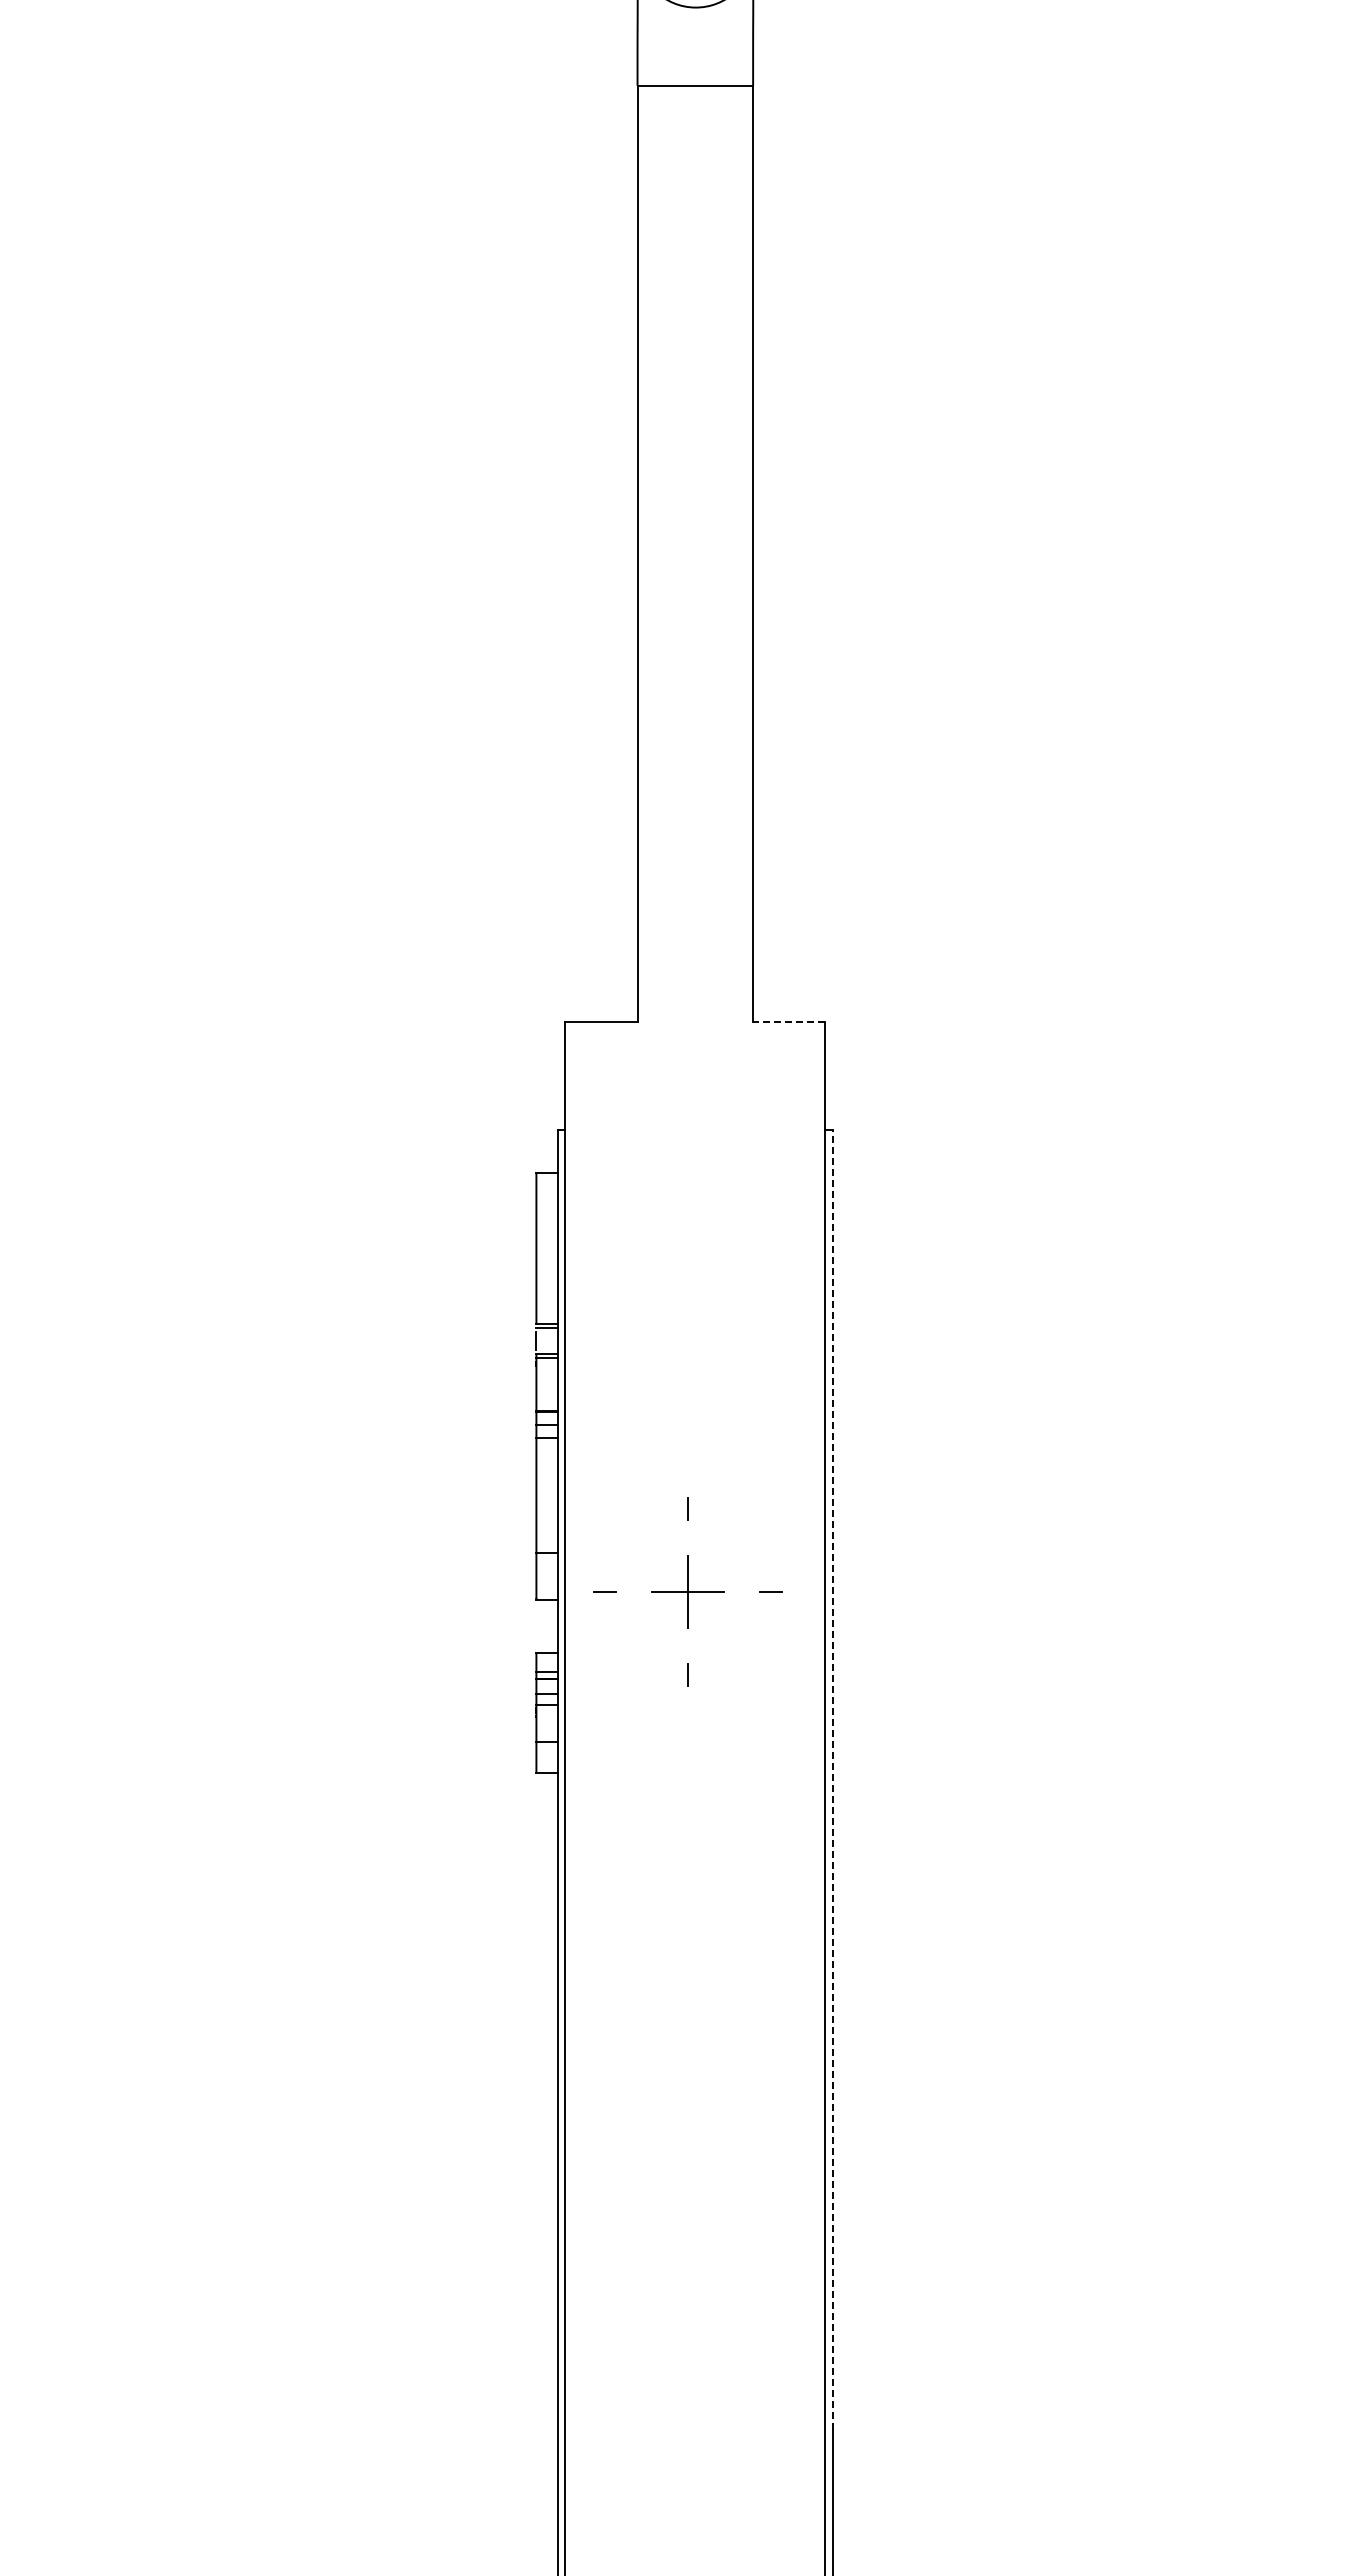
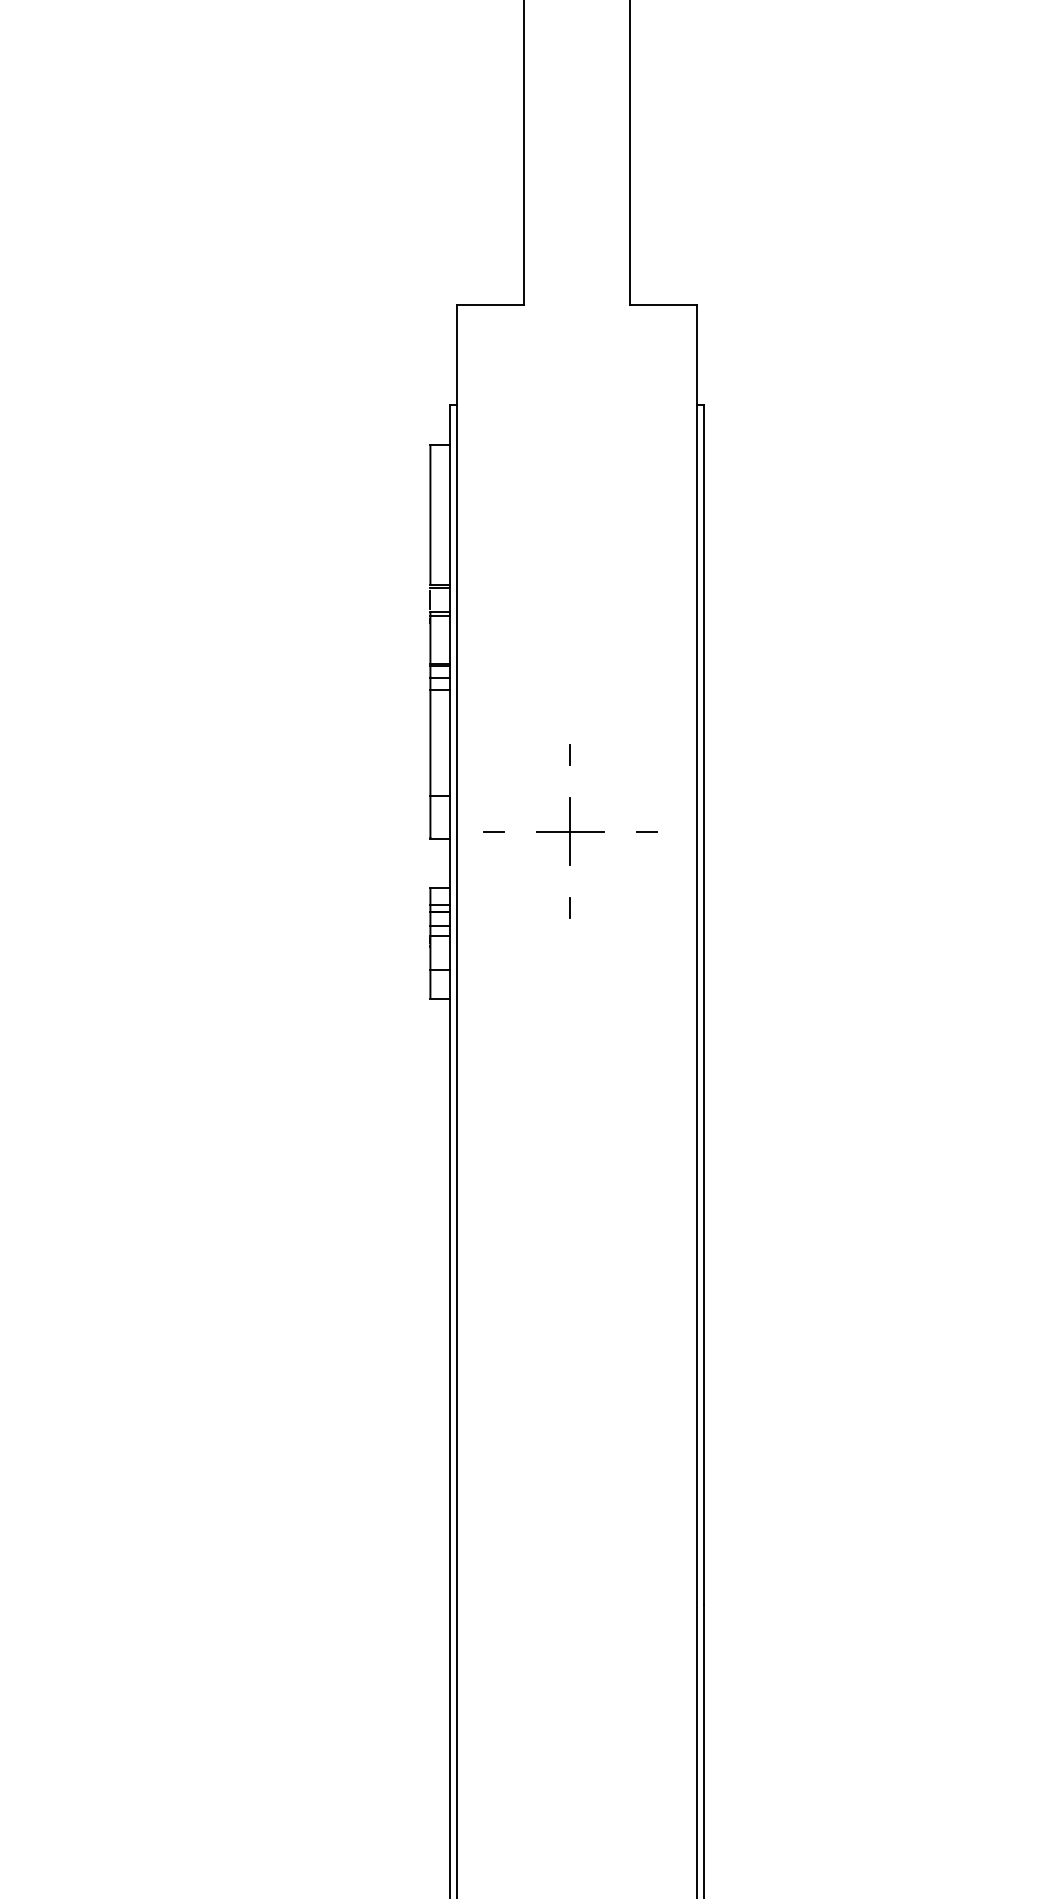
line: (788, 1021) -> (662, 305), dashed -> solid
line: (832, 1779) -> (703, 1004), dashed -> solid

